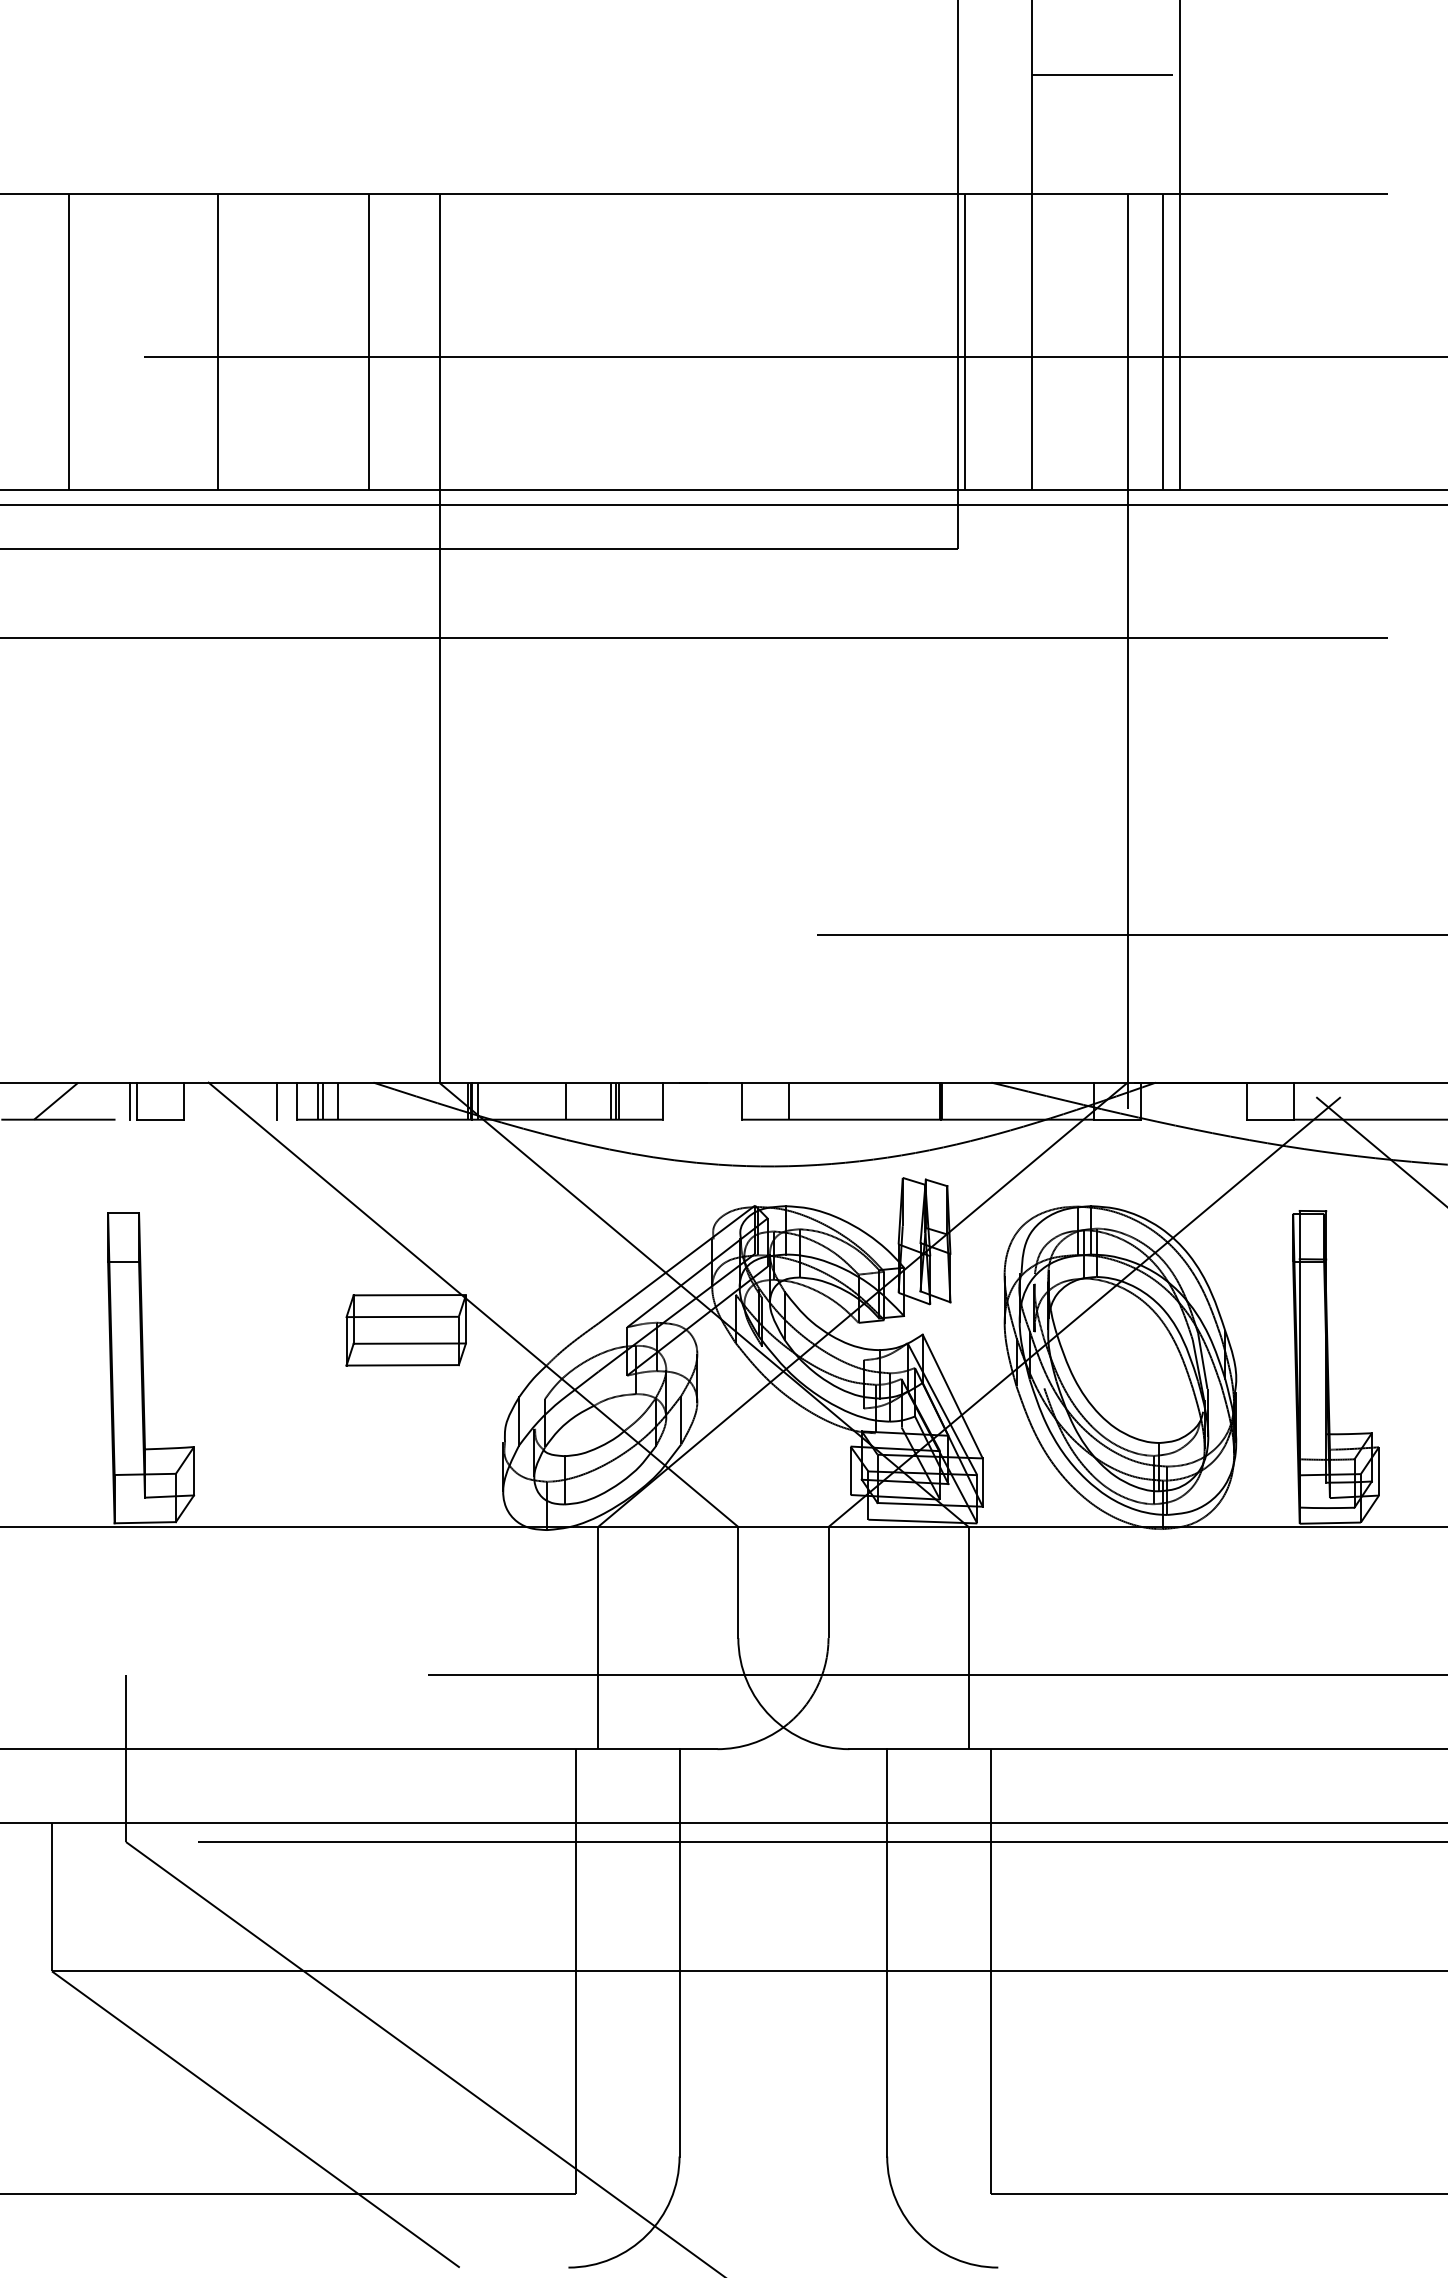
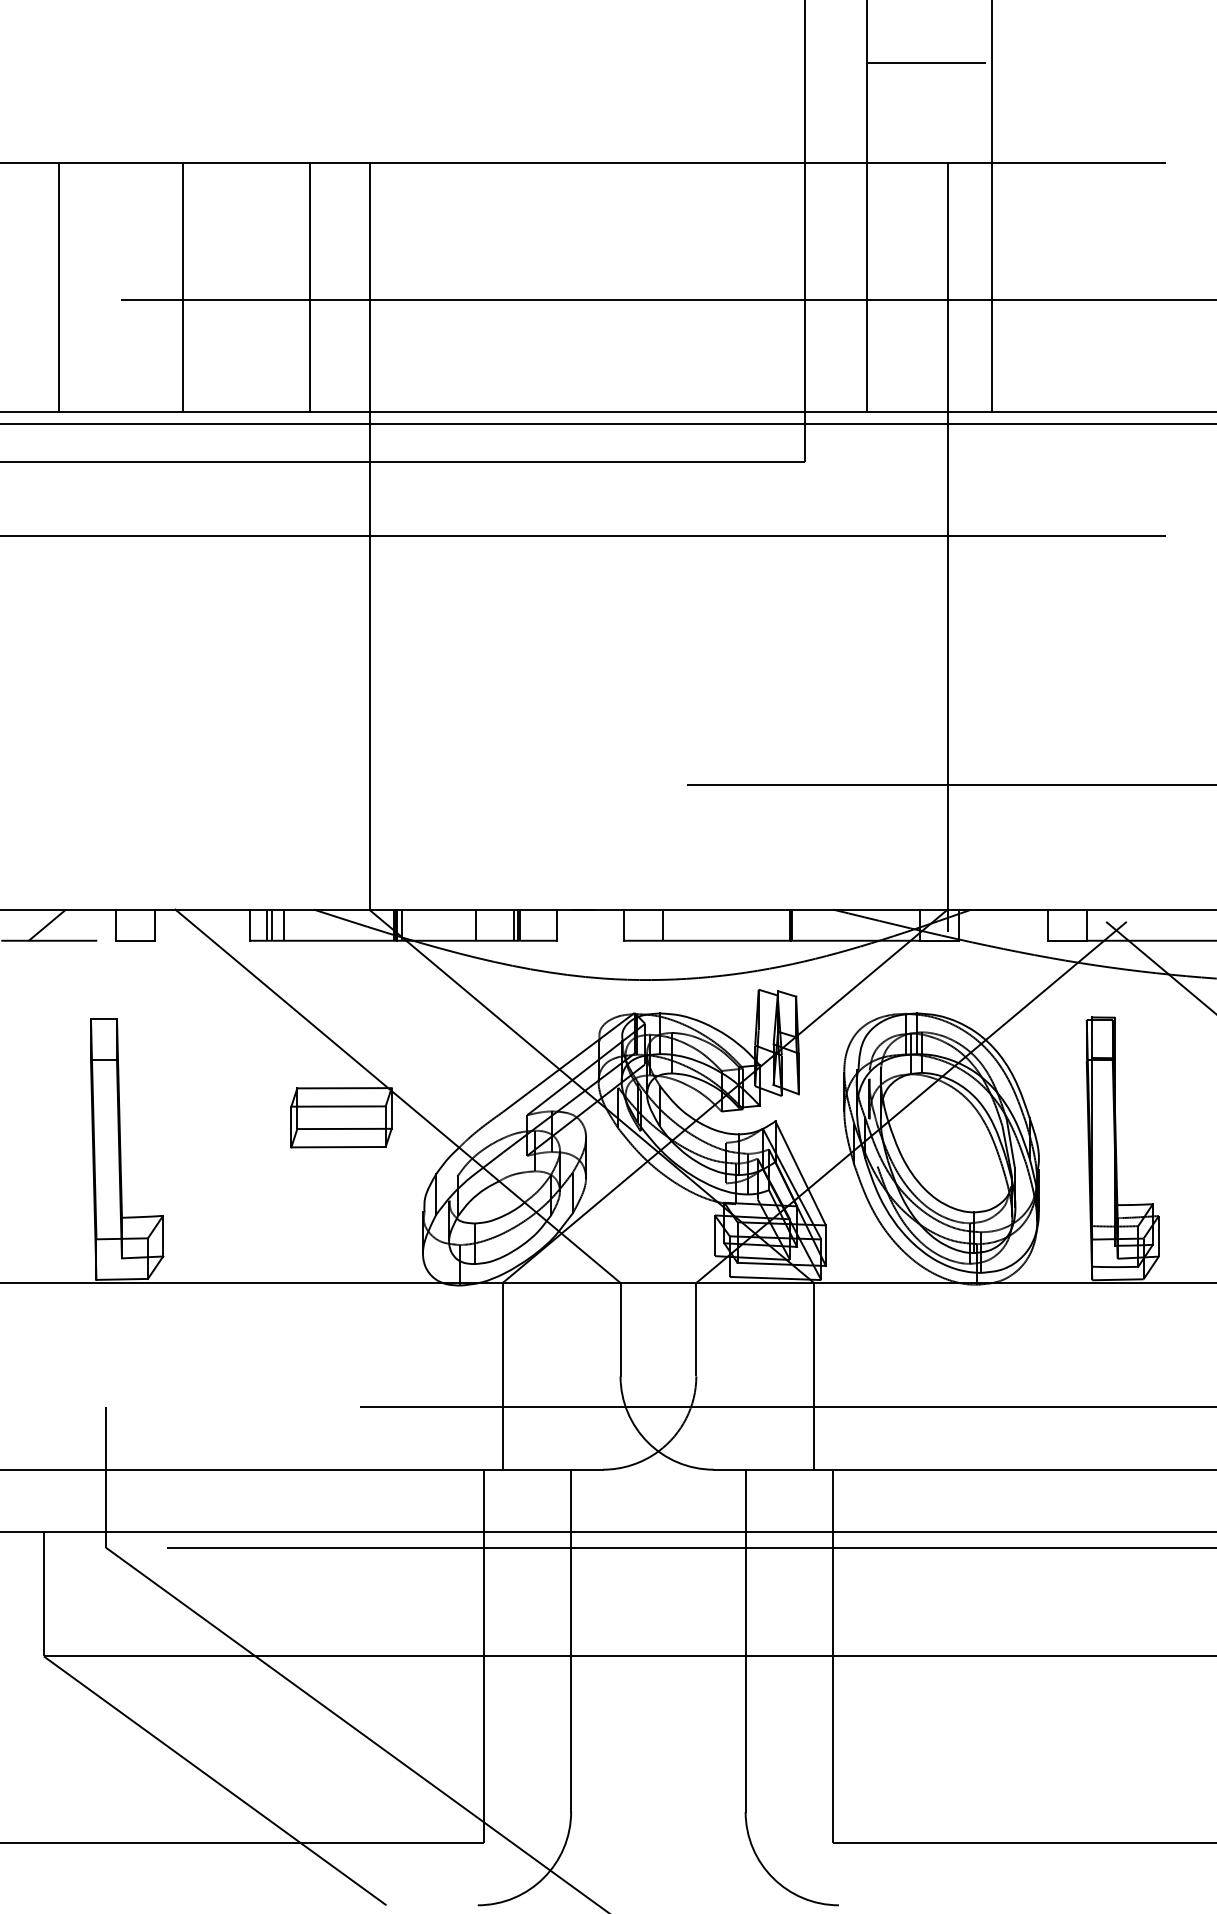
line: (965, 341) -> (811, 286), removed
line: (1163, 341) -> (977, 286), removed
line: (130, 1100) -> (109, 924), removed
line: (276, 1100) -> (232, 924), removed

